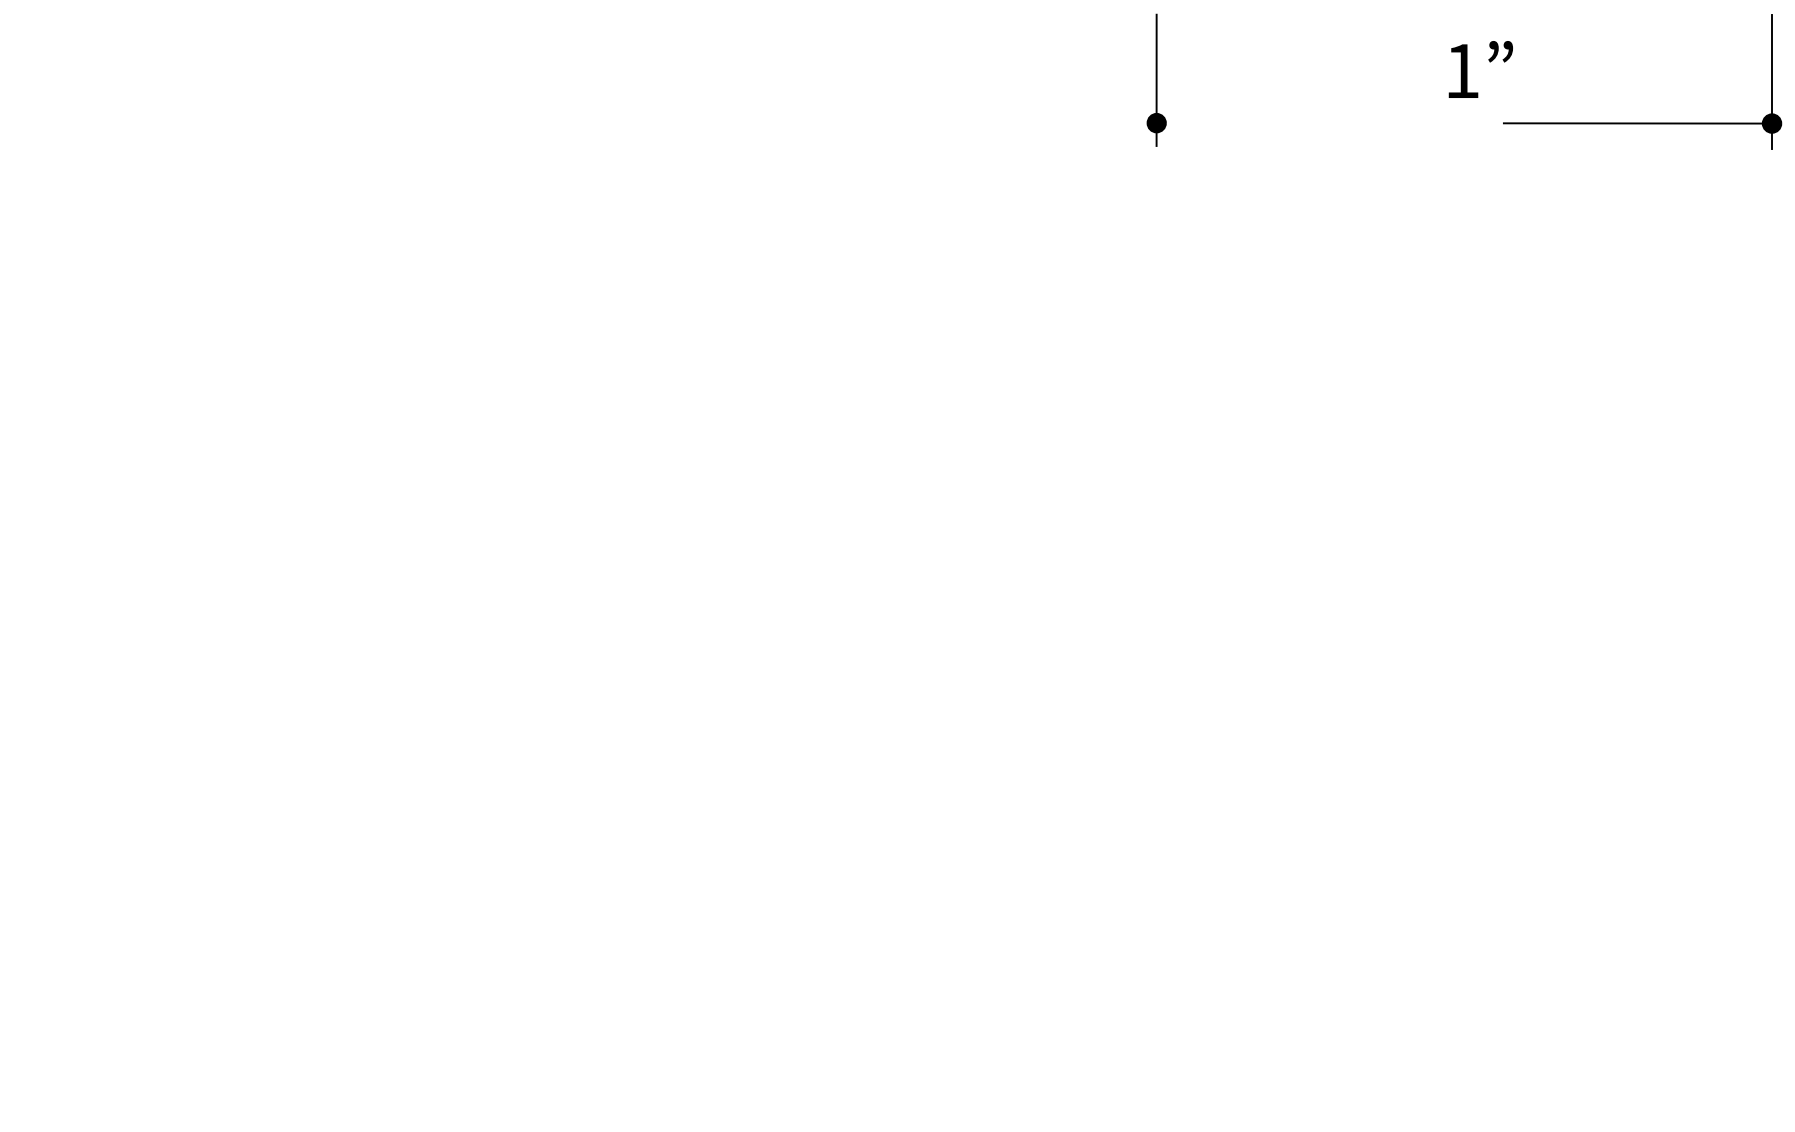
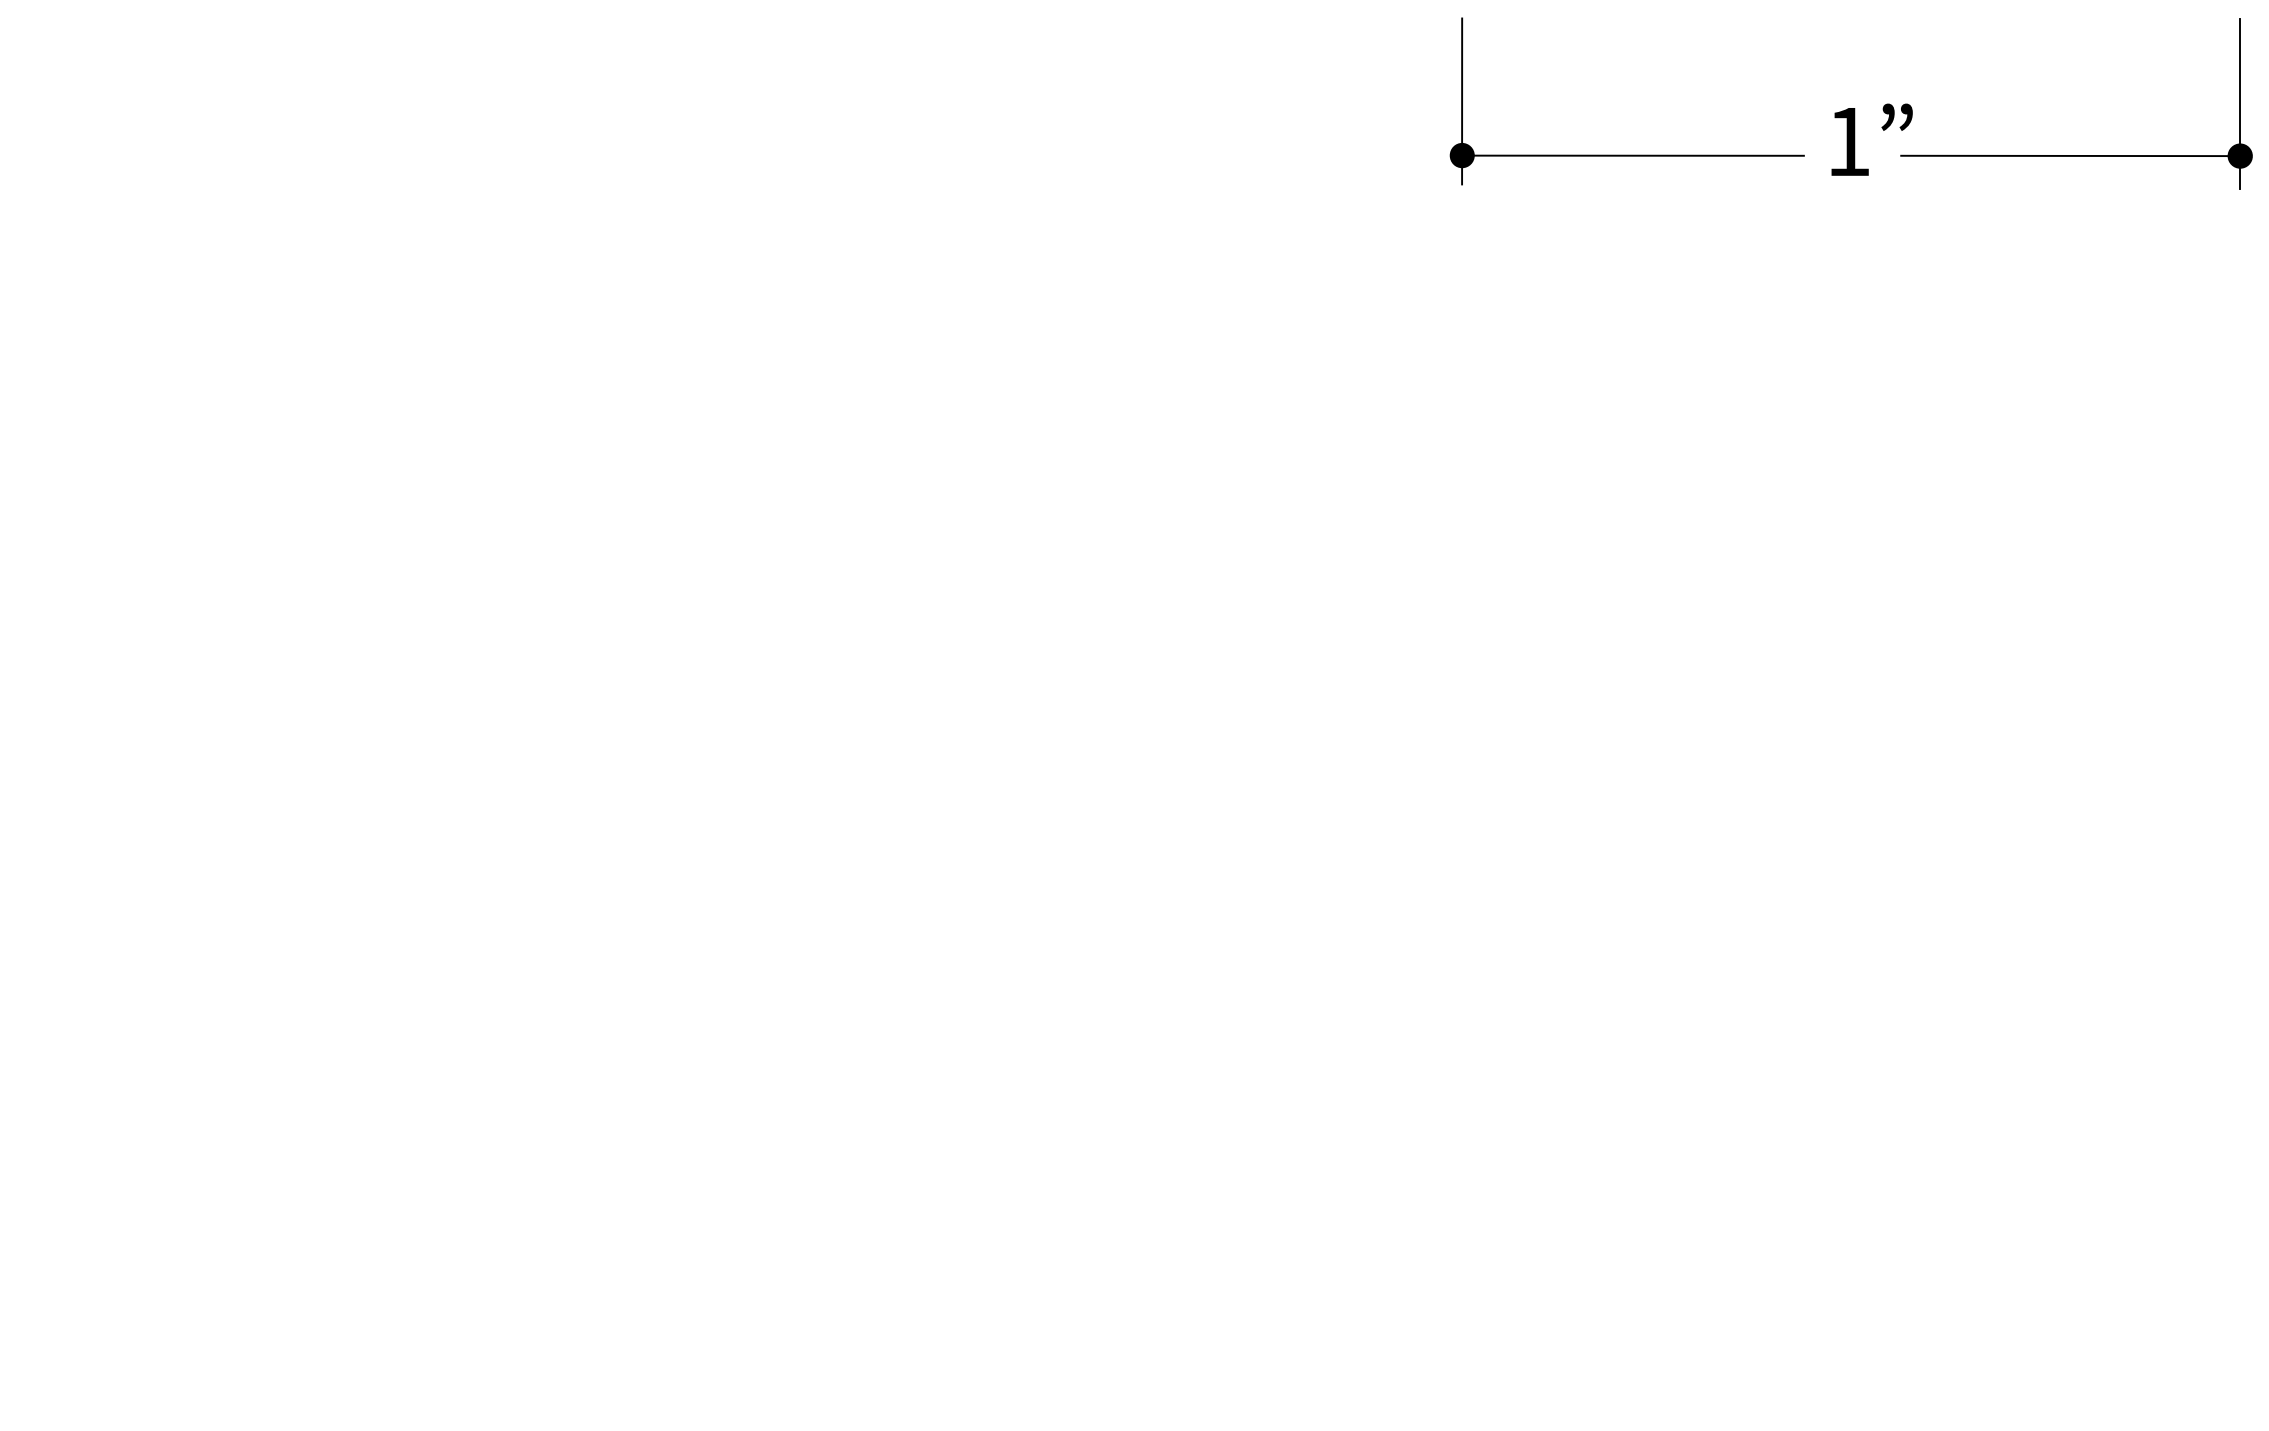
text: (1480, 69) -> (1871, 139), moved
line: (1291, 123) -> (1632, 155), added

